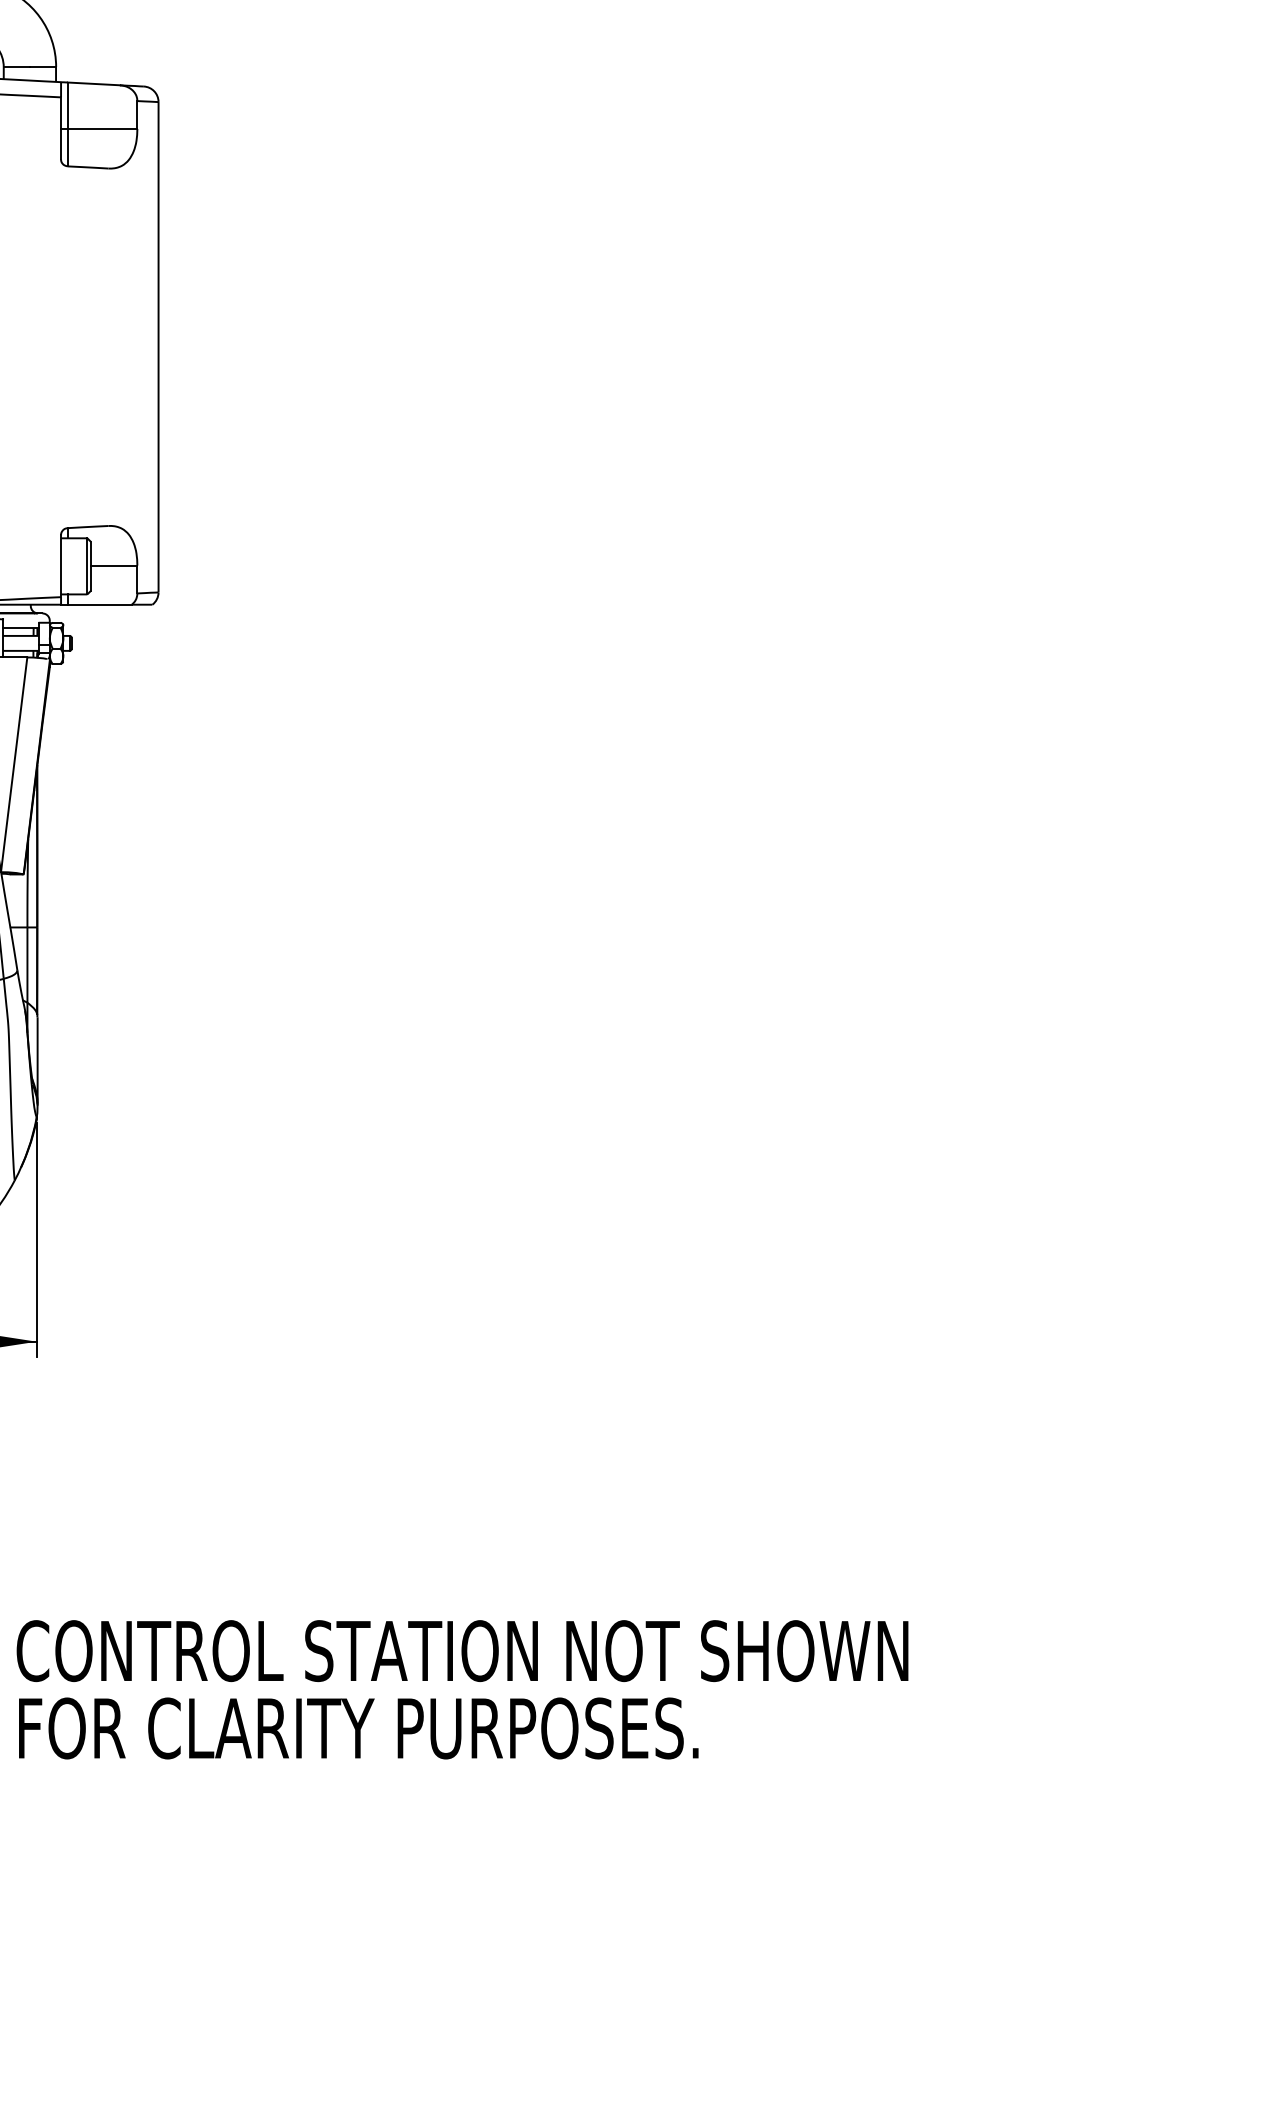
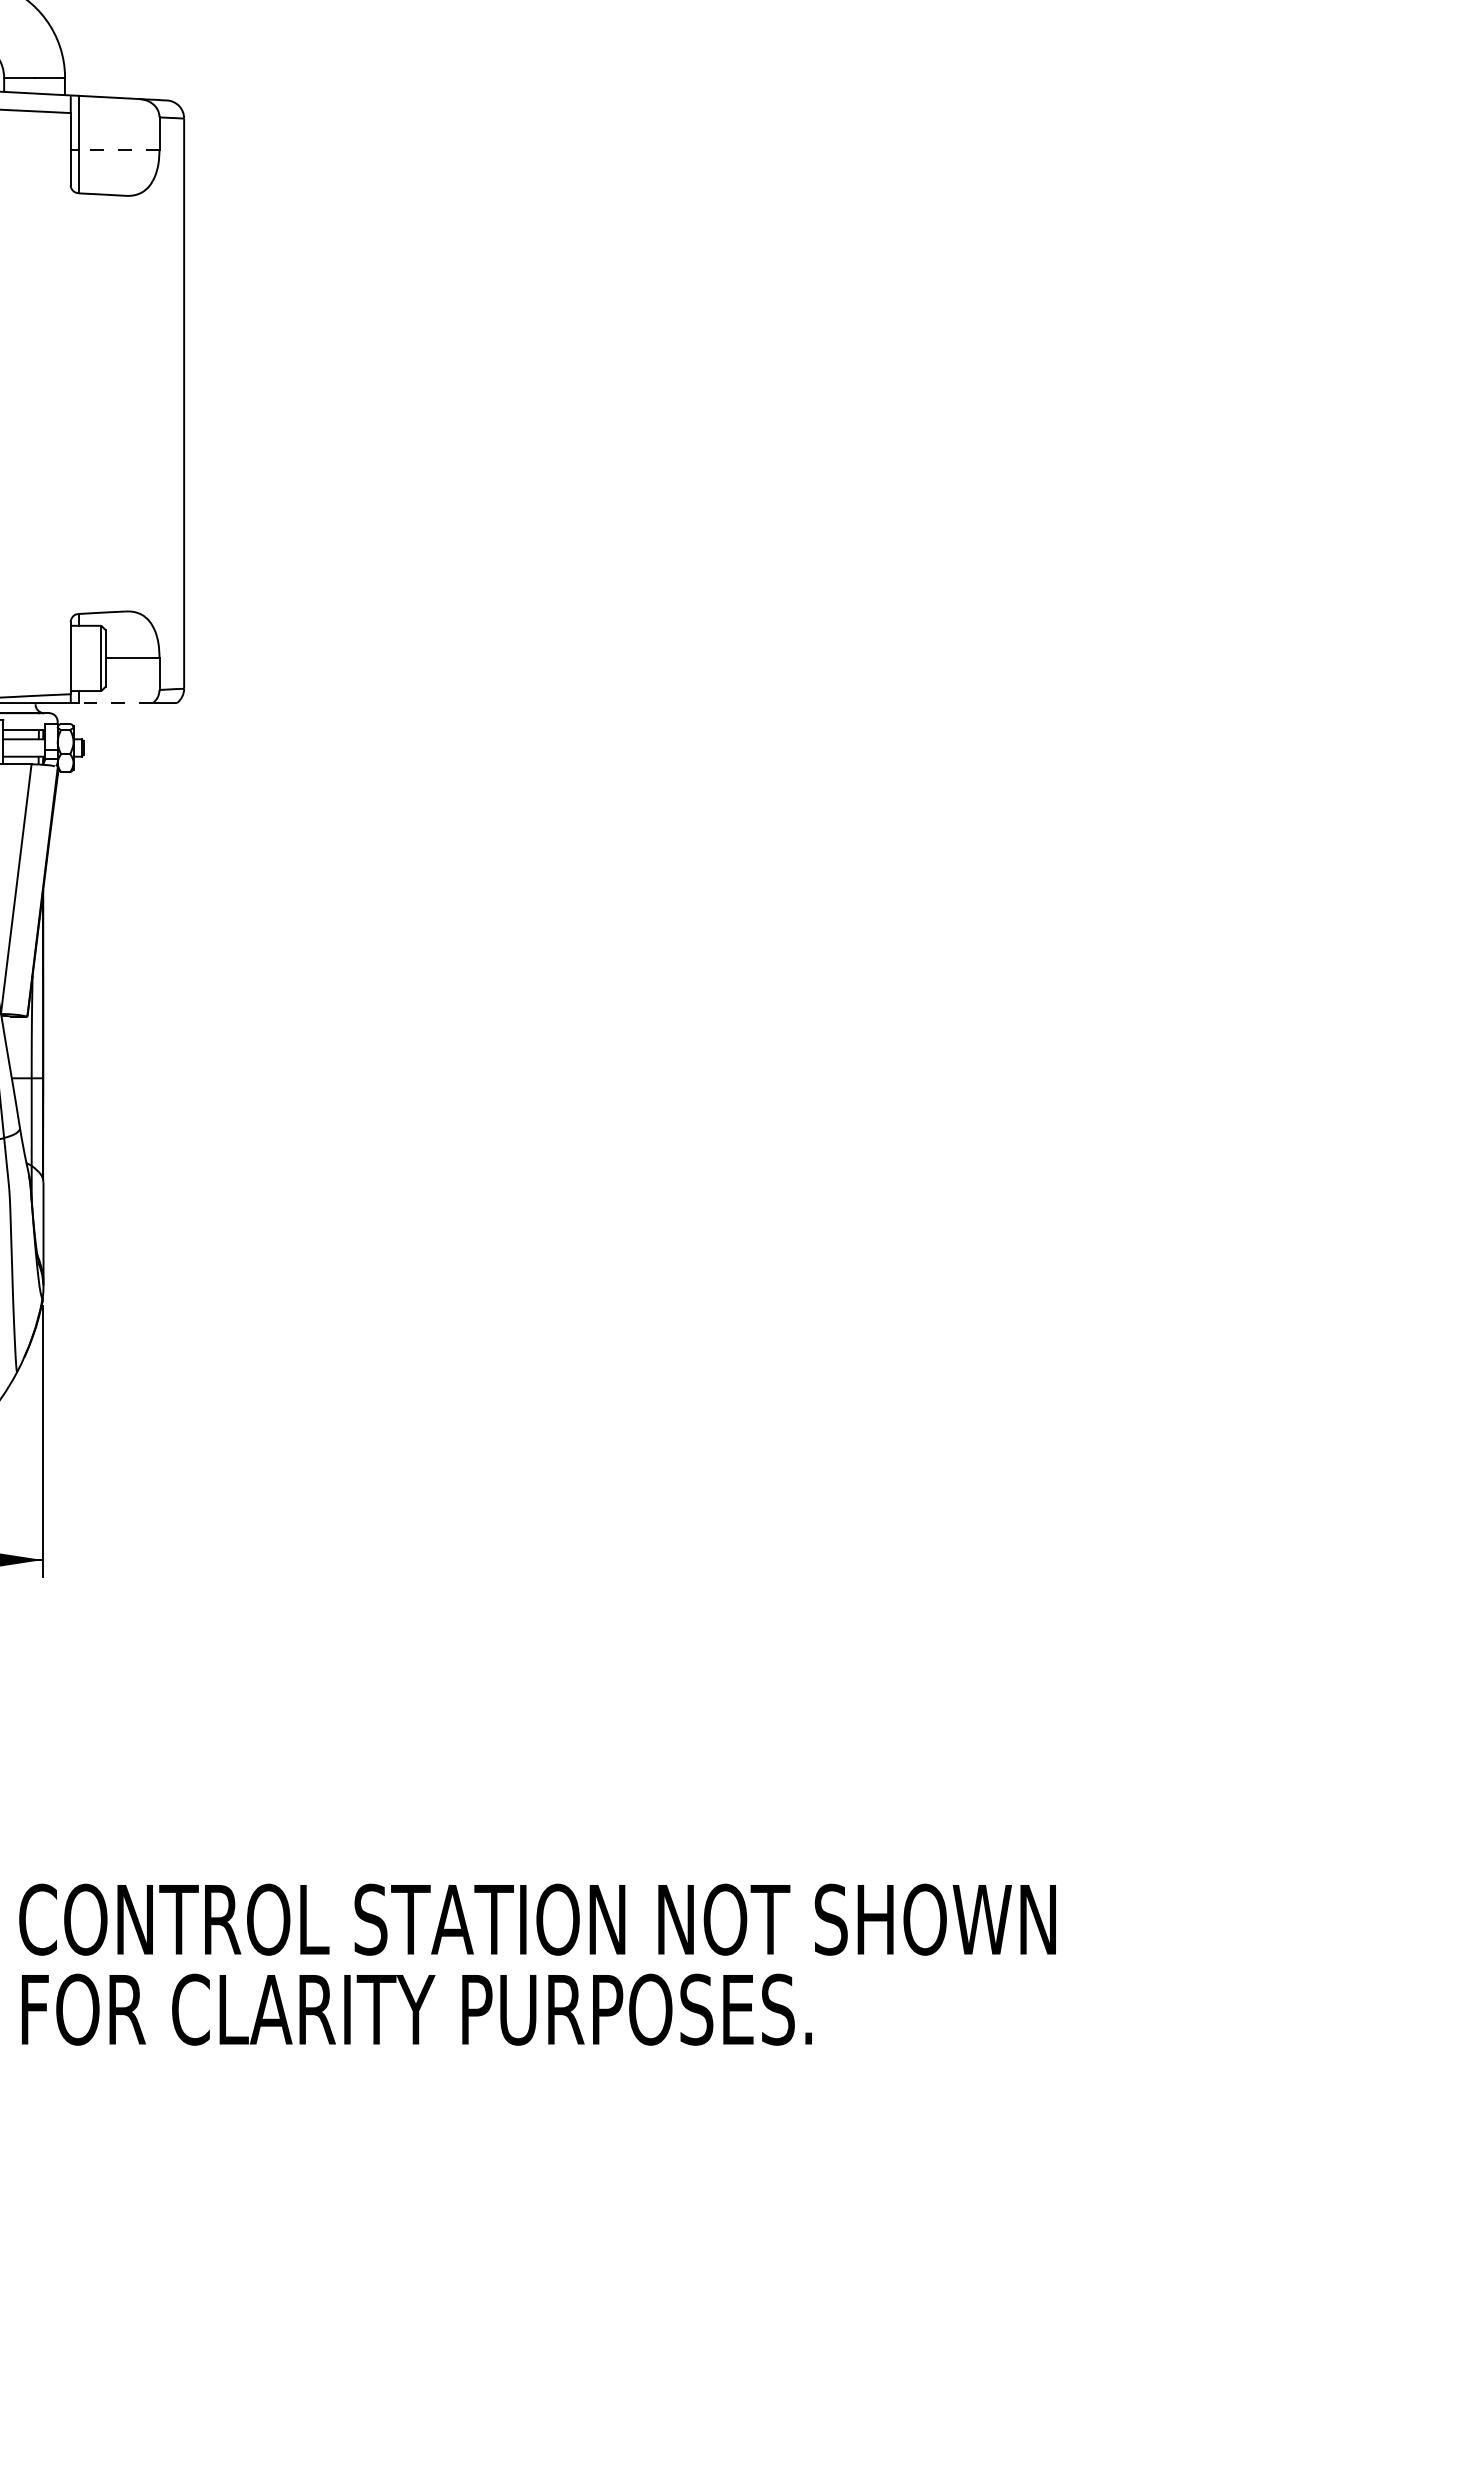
line: (102, 128) -> (118, 149), solid -> dashed
line: (99, 605) -> (115, 703), solid -> dashed

